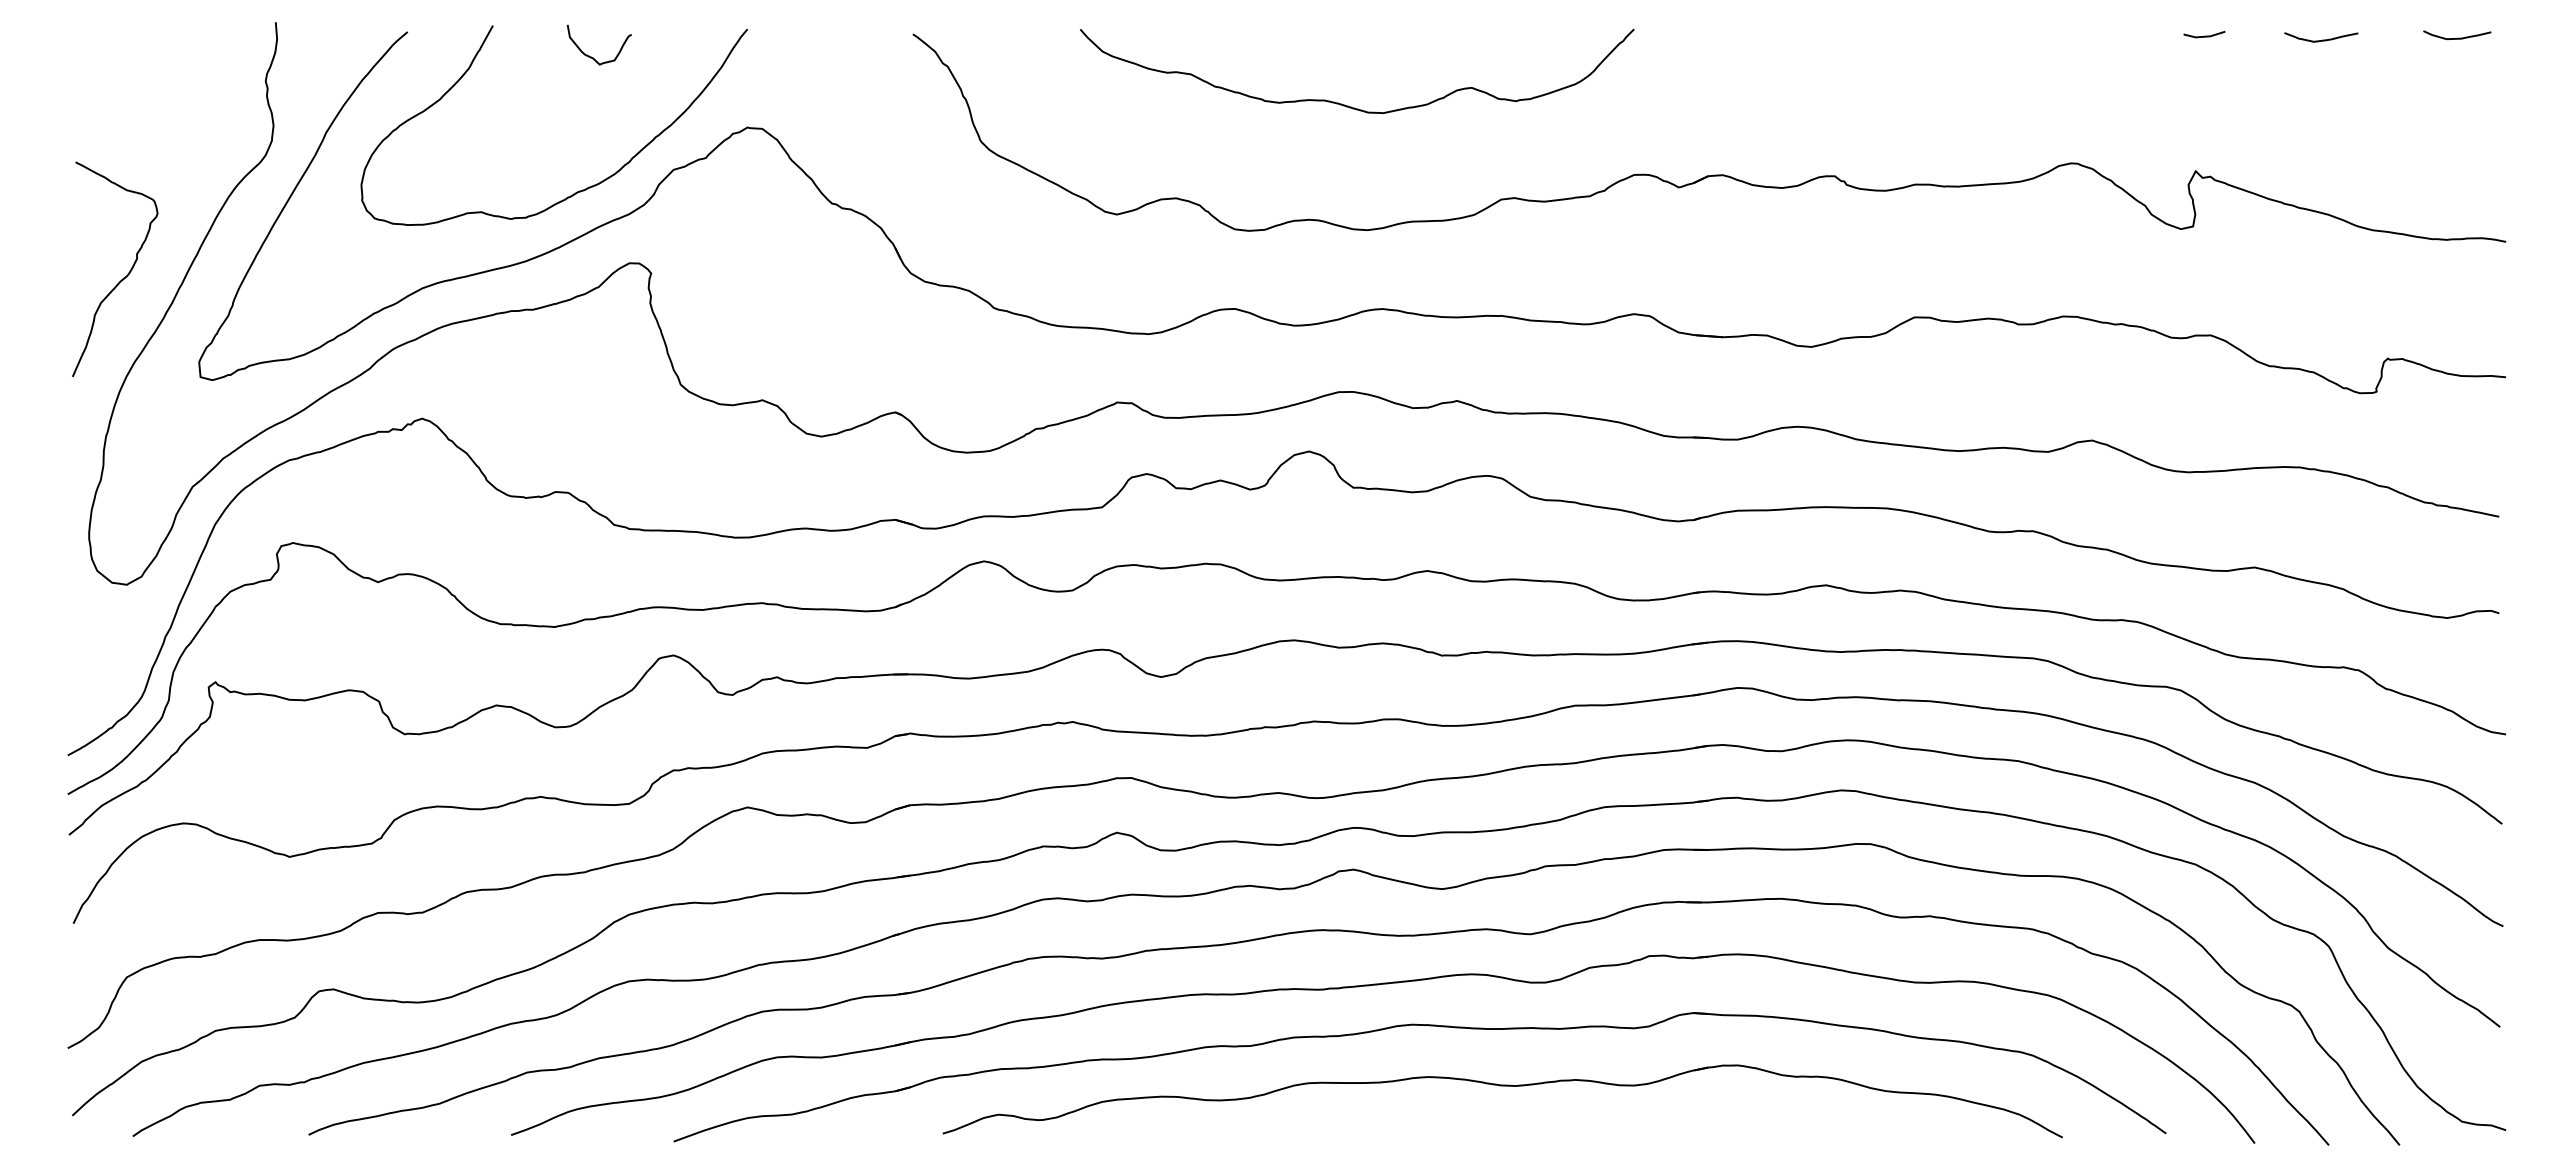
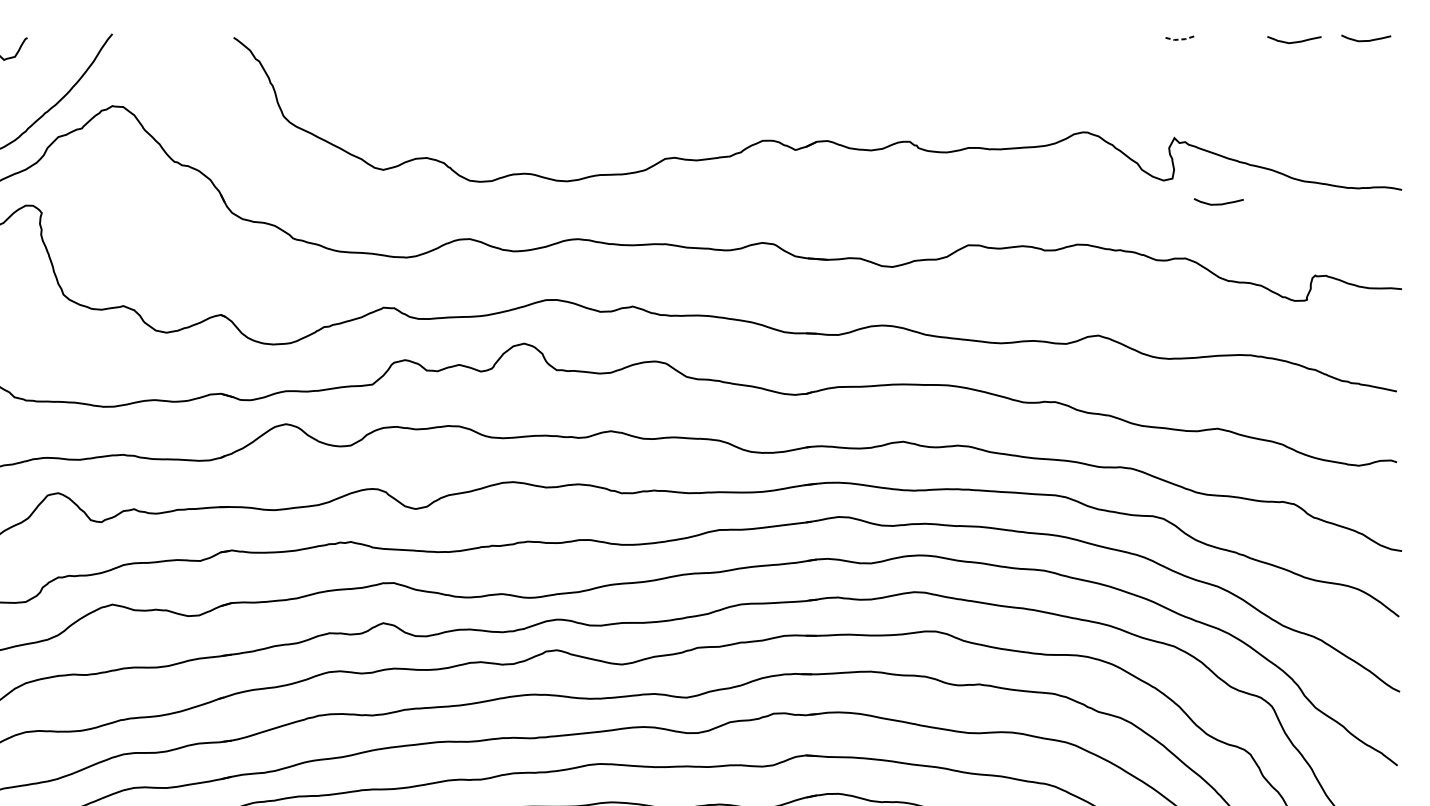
line: (2204, 36) -> (1180, 39), solid -> dashed
curve: (2322, 39) -> (1295, 41), moved
curve: (1348, 105) -> (553, 89), removed
curve: (2256, 260) -> (1219, 203), added

